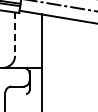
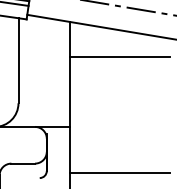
line: (66, 32) -> (119, 57), added
line: (15, 34) -> (19, 61), dashed -> solid
line: (66, 91) -> (119, 173), added

